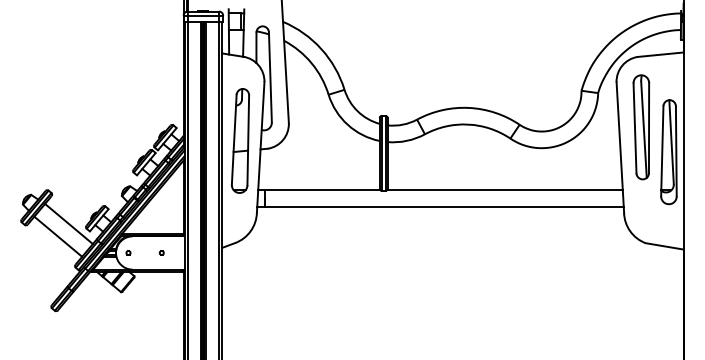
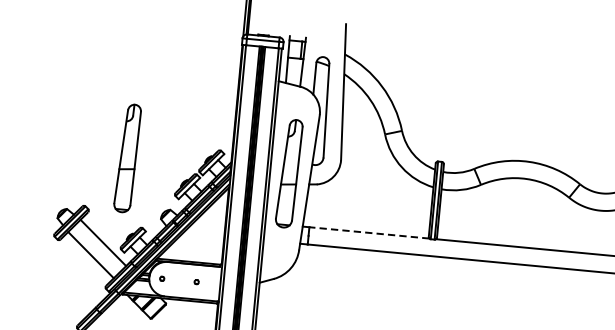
part: (83, 140) -> (126, 157), added
line: (322, 190) -> (369, 233), solid -> dashed

